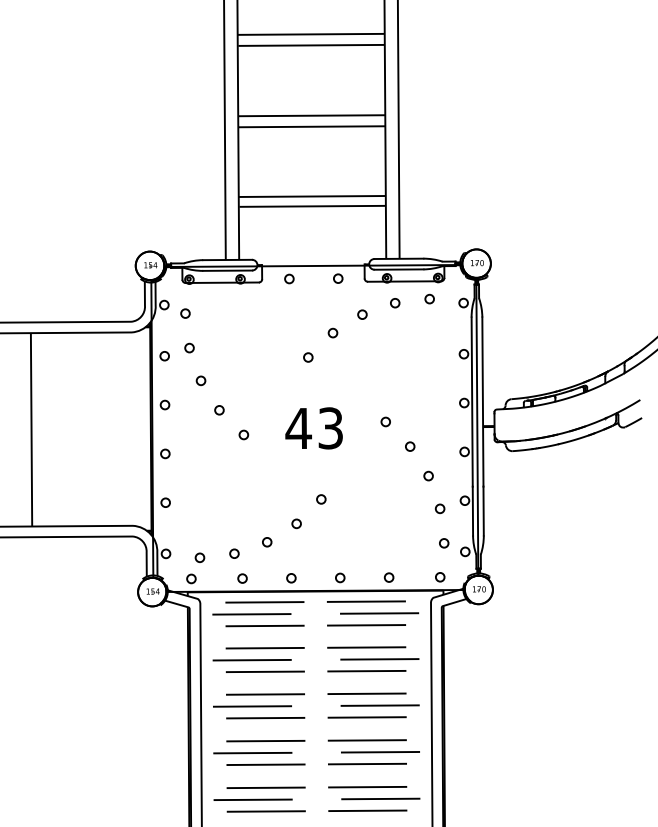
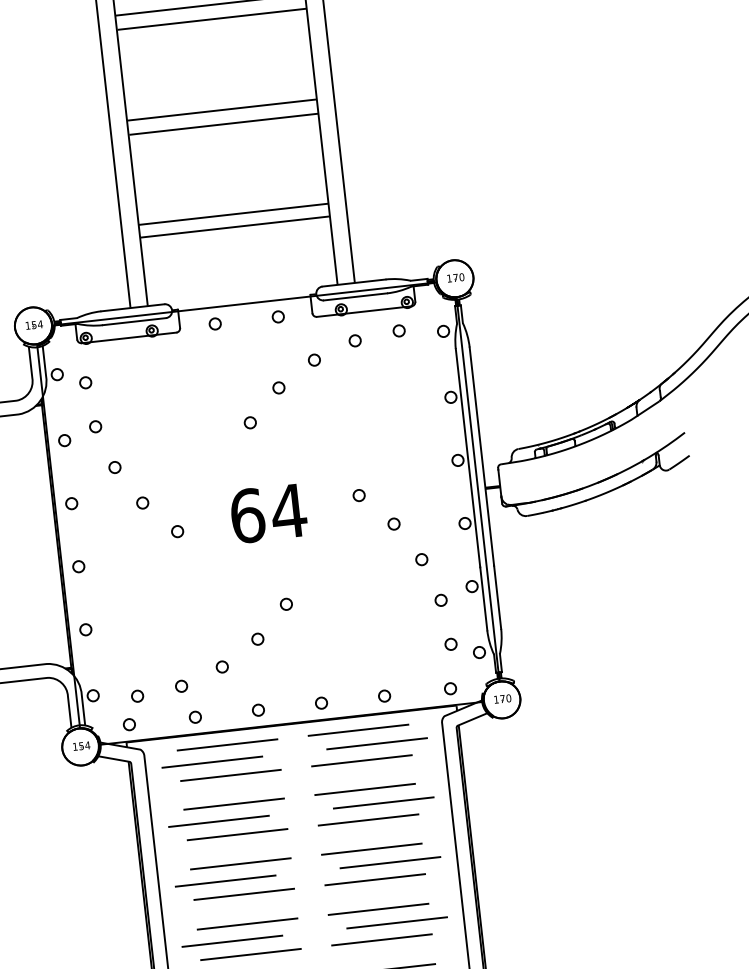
text: (314, 428) -> (267, 513), 43 -> 64

